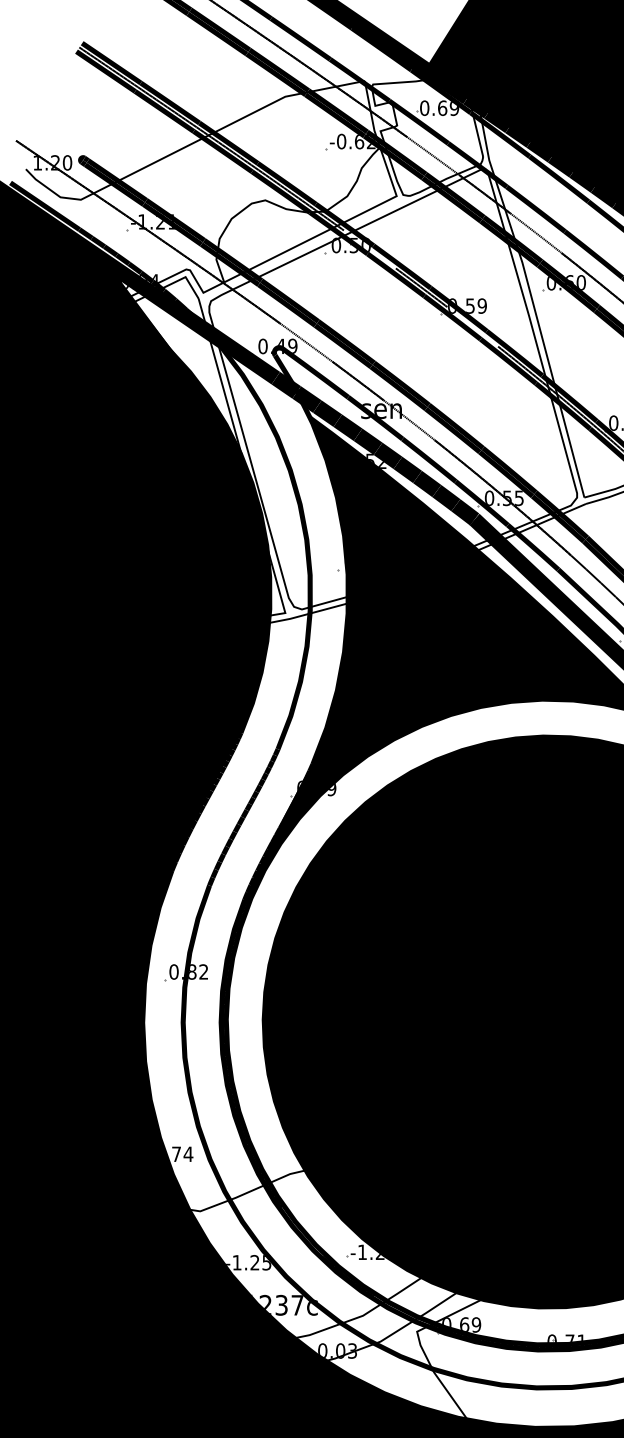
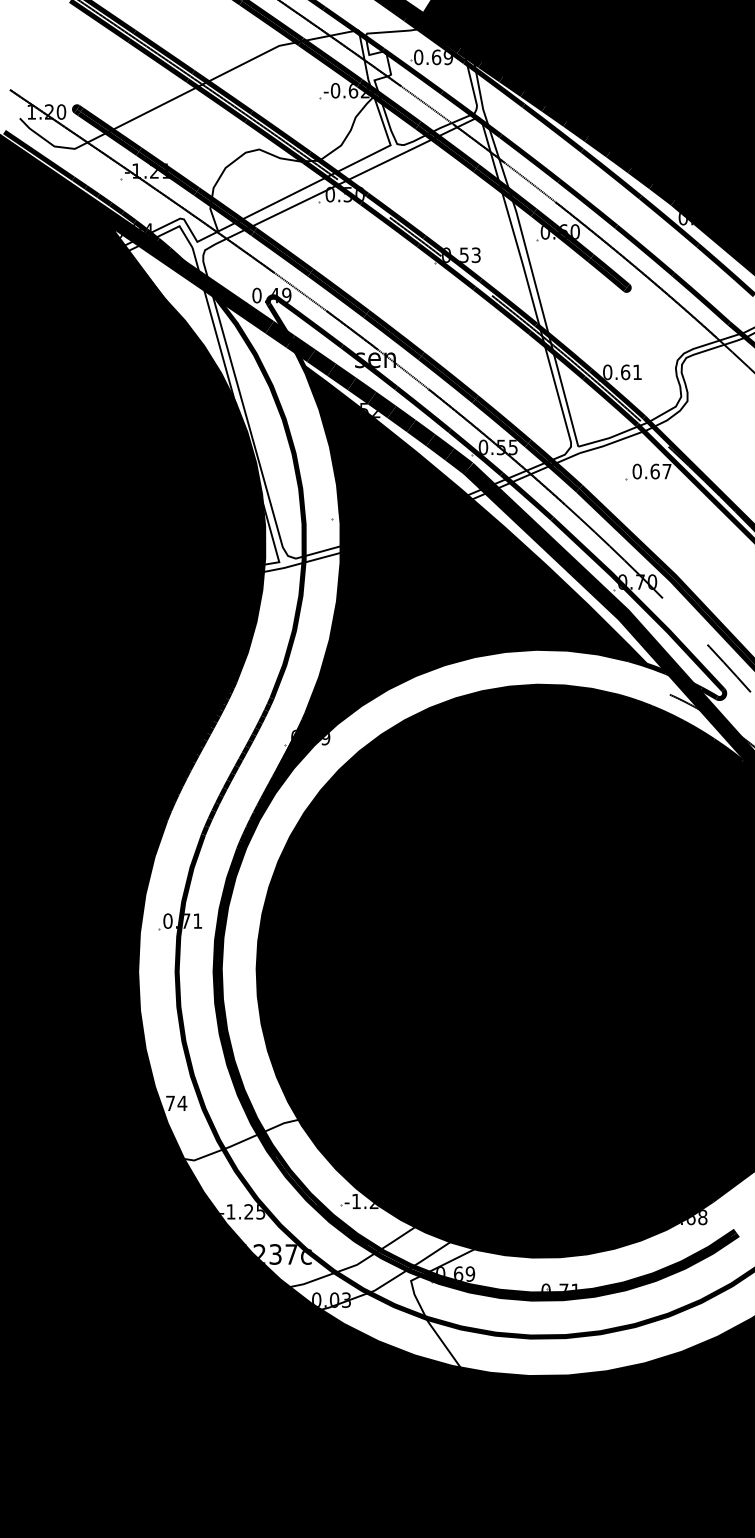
text: (481, 305) -> (475, 254), 0.59 -> 0.53
text: (198, 971) -> (192, 920), 0.82 -> 0.71

